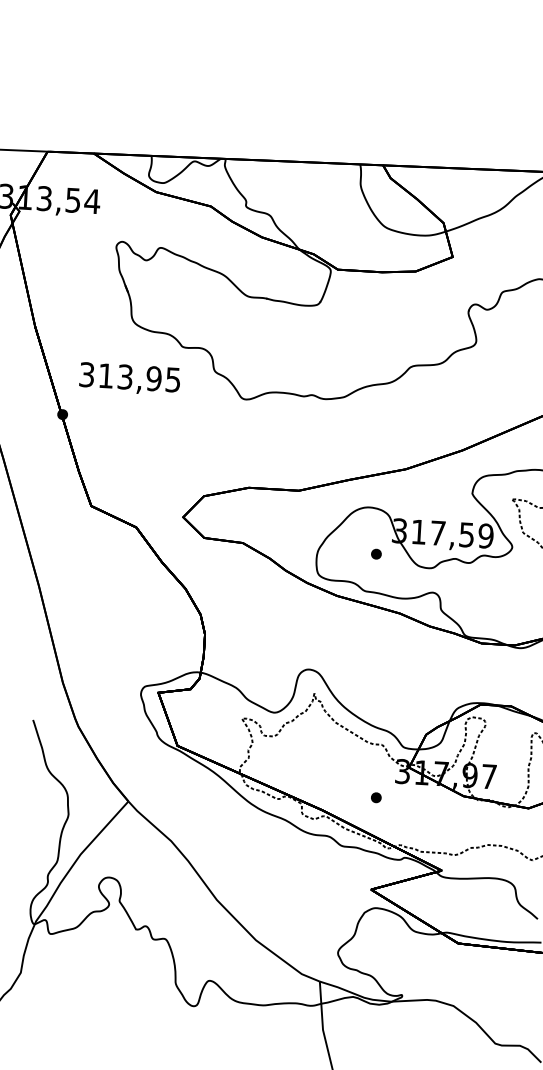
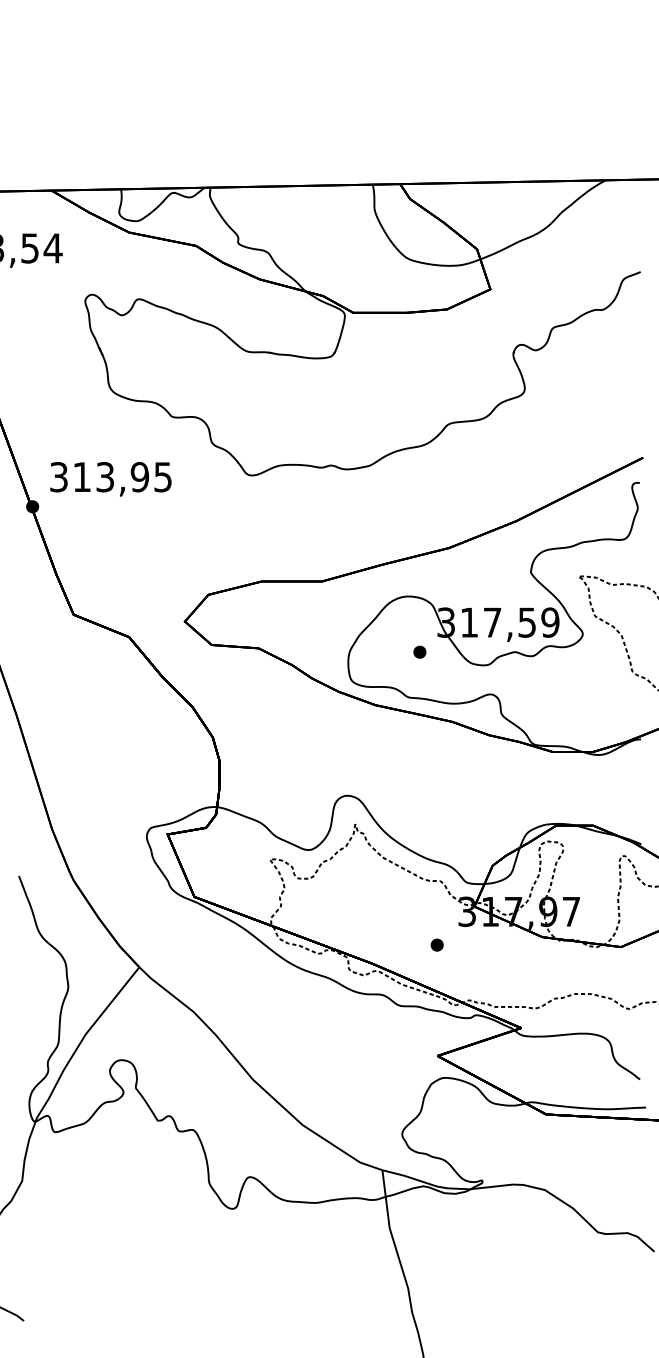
text: (129, 379) -> (110, 479), moved

